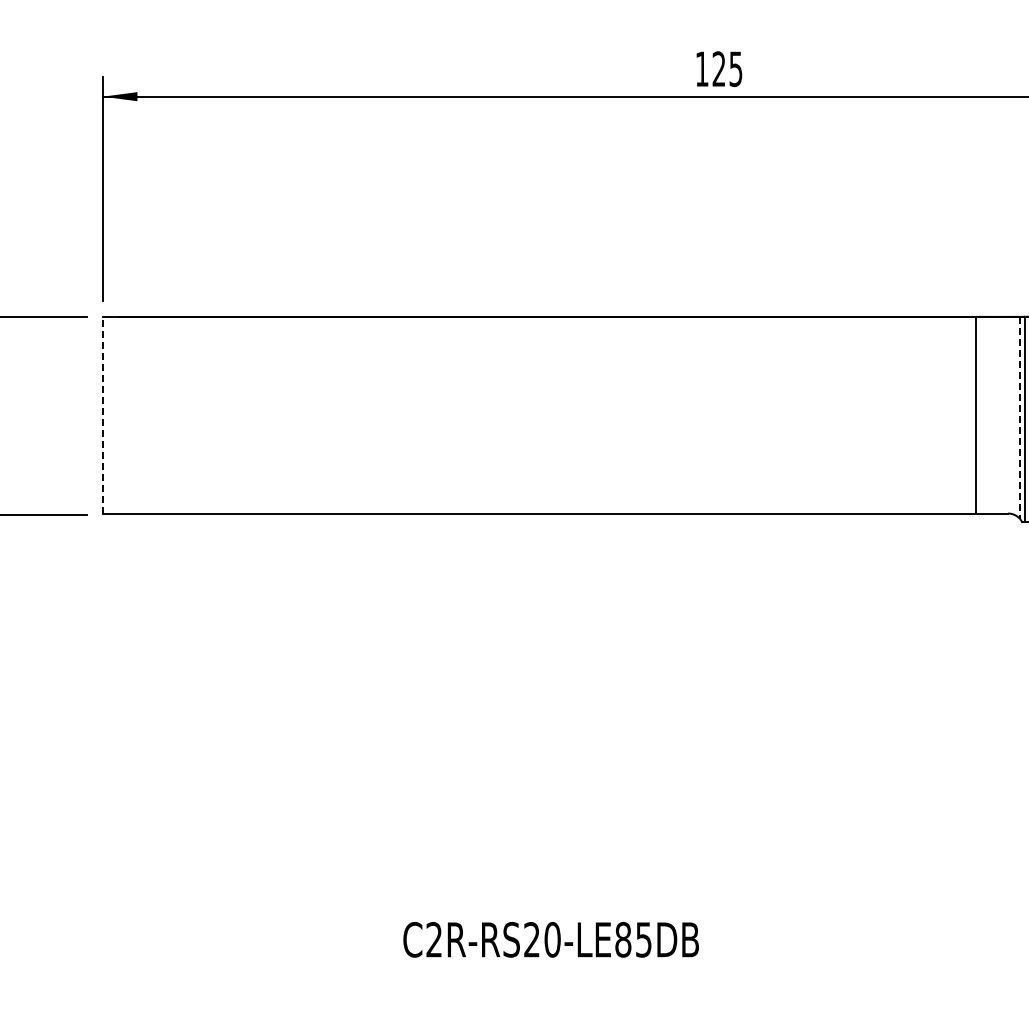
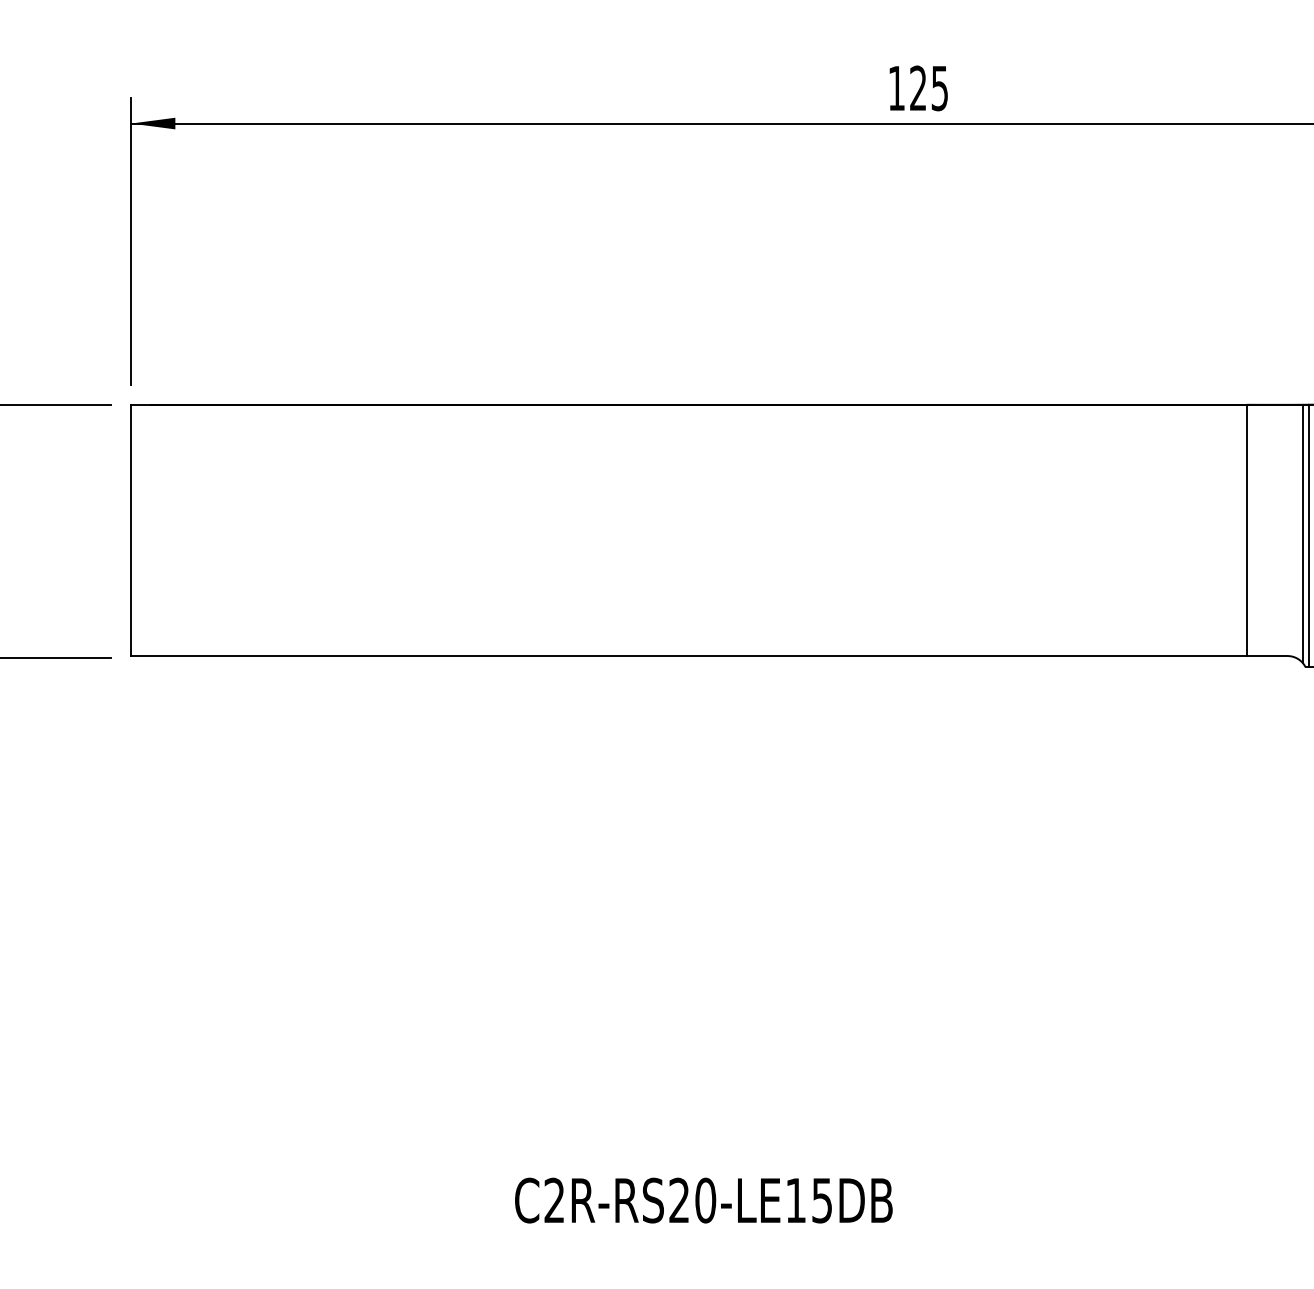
line: (102, 414) -> (130, 529), dashed -> solid
line: (1020, 418) -> (1303, 534), dashed -> solid
text: (623, 939) -> (796, 1200), C2R-RS20-LE85DB -> C2R-RS20-LE15DB

